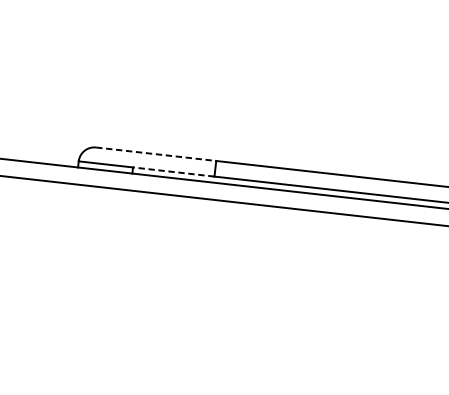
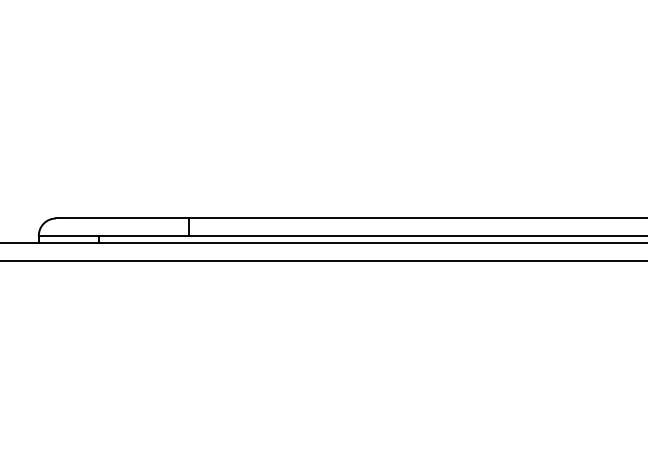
line: (157, 154) -> (123, 218), dashed -> solid
line: (173, 171) -> (143, 235), dashed -> solid

